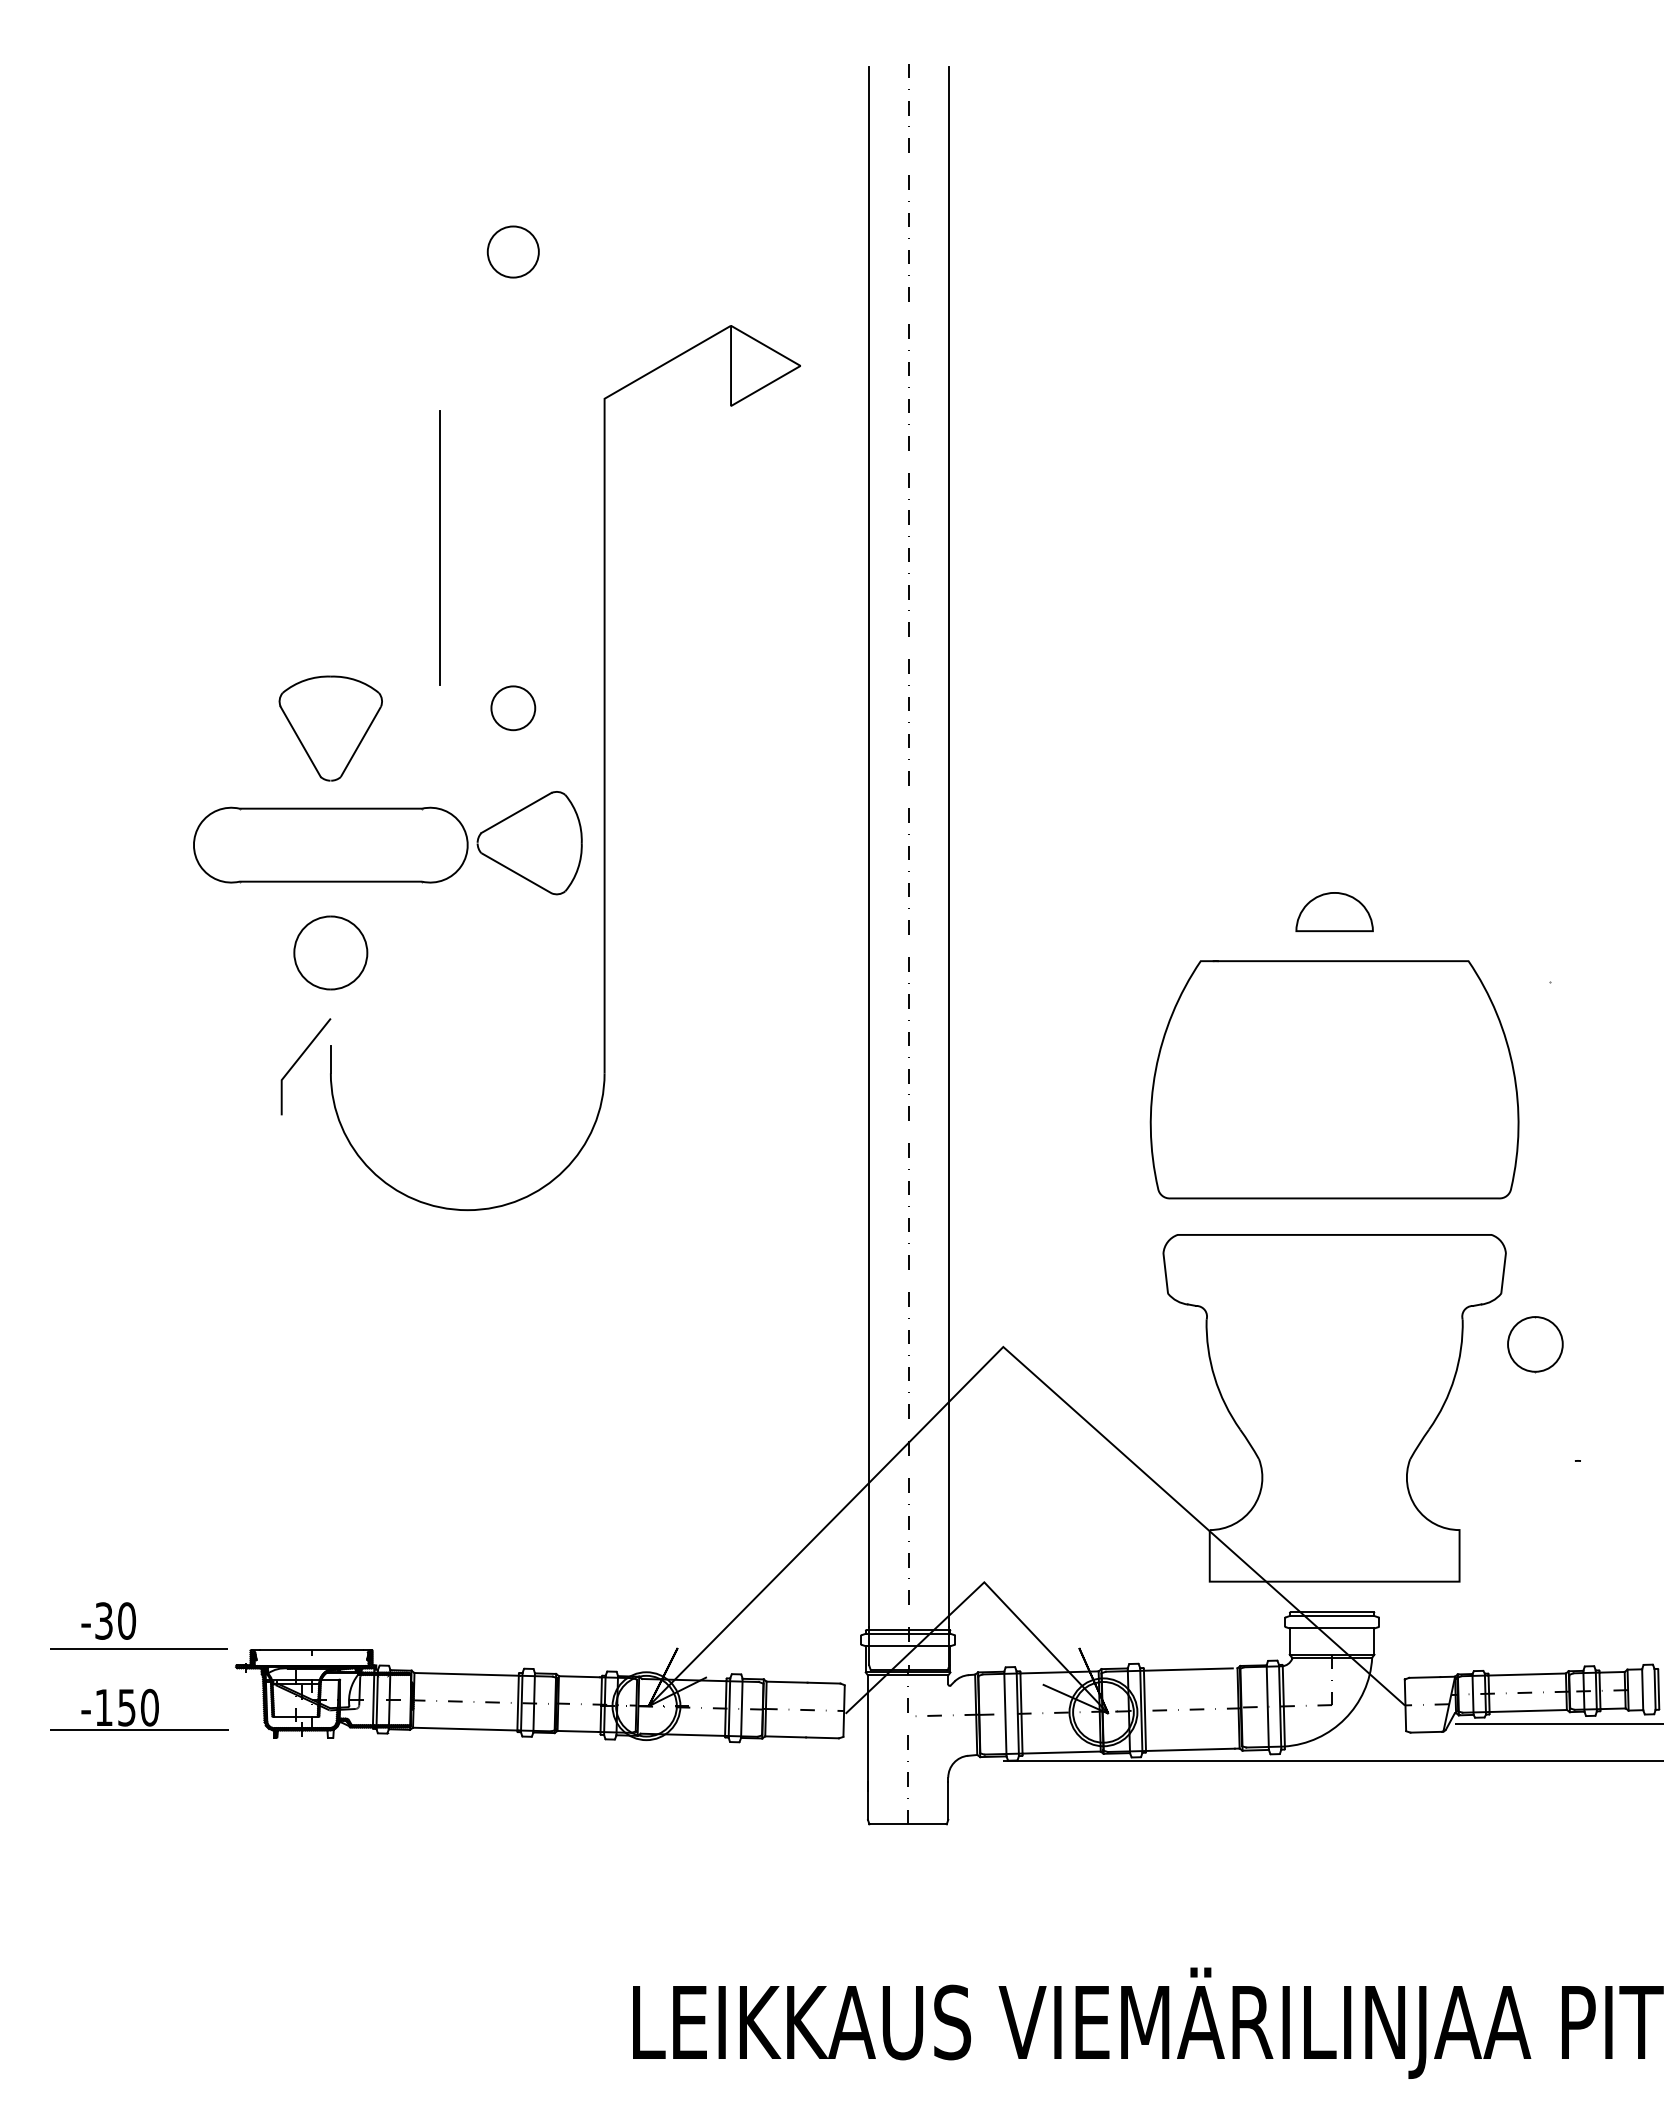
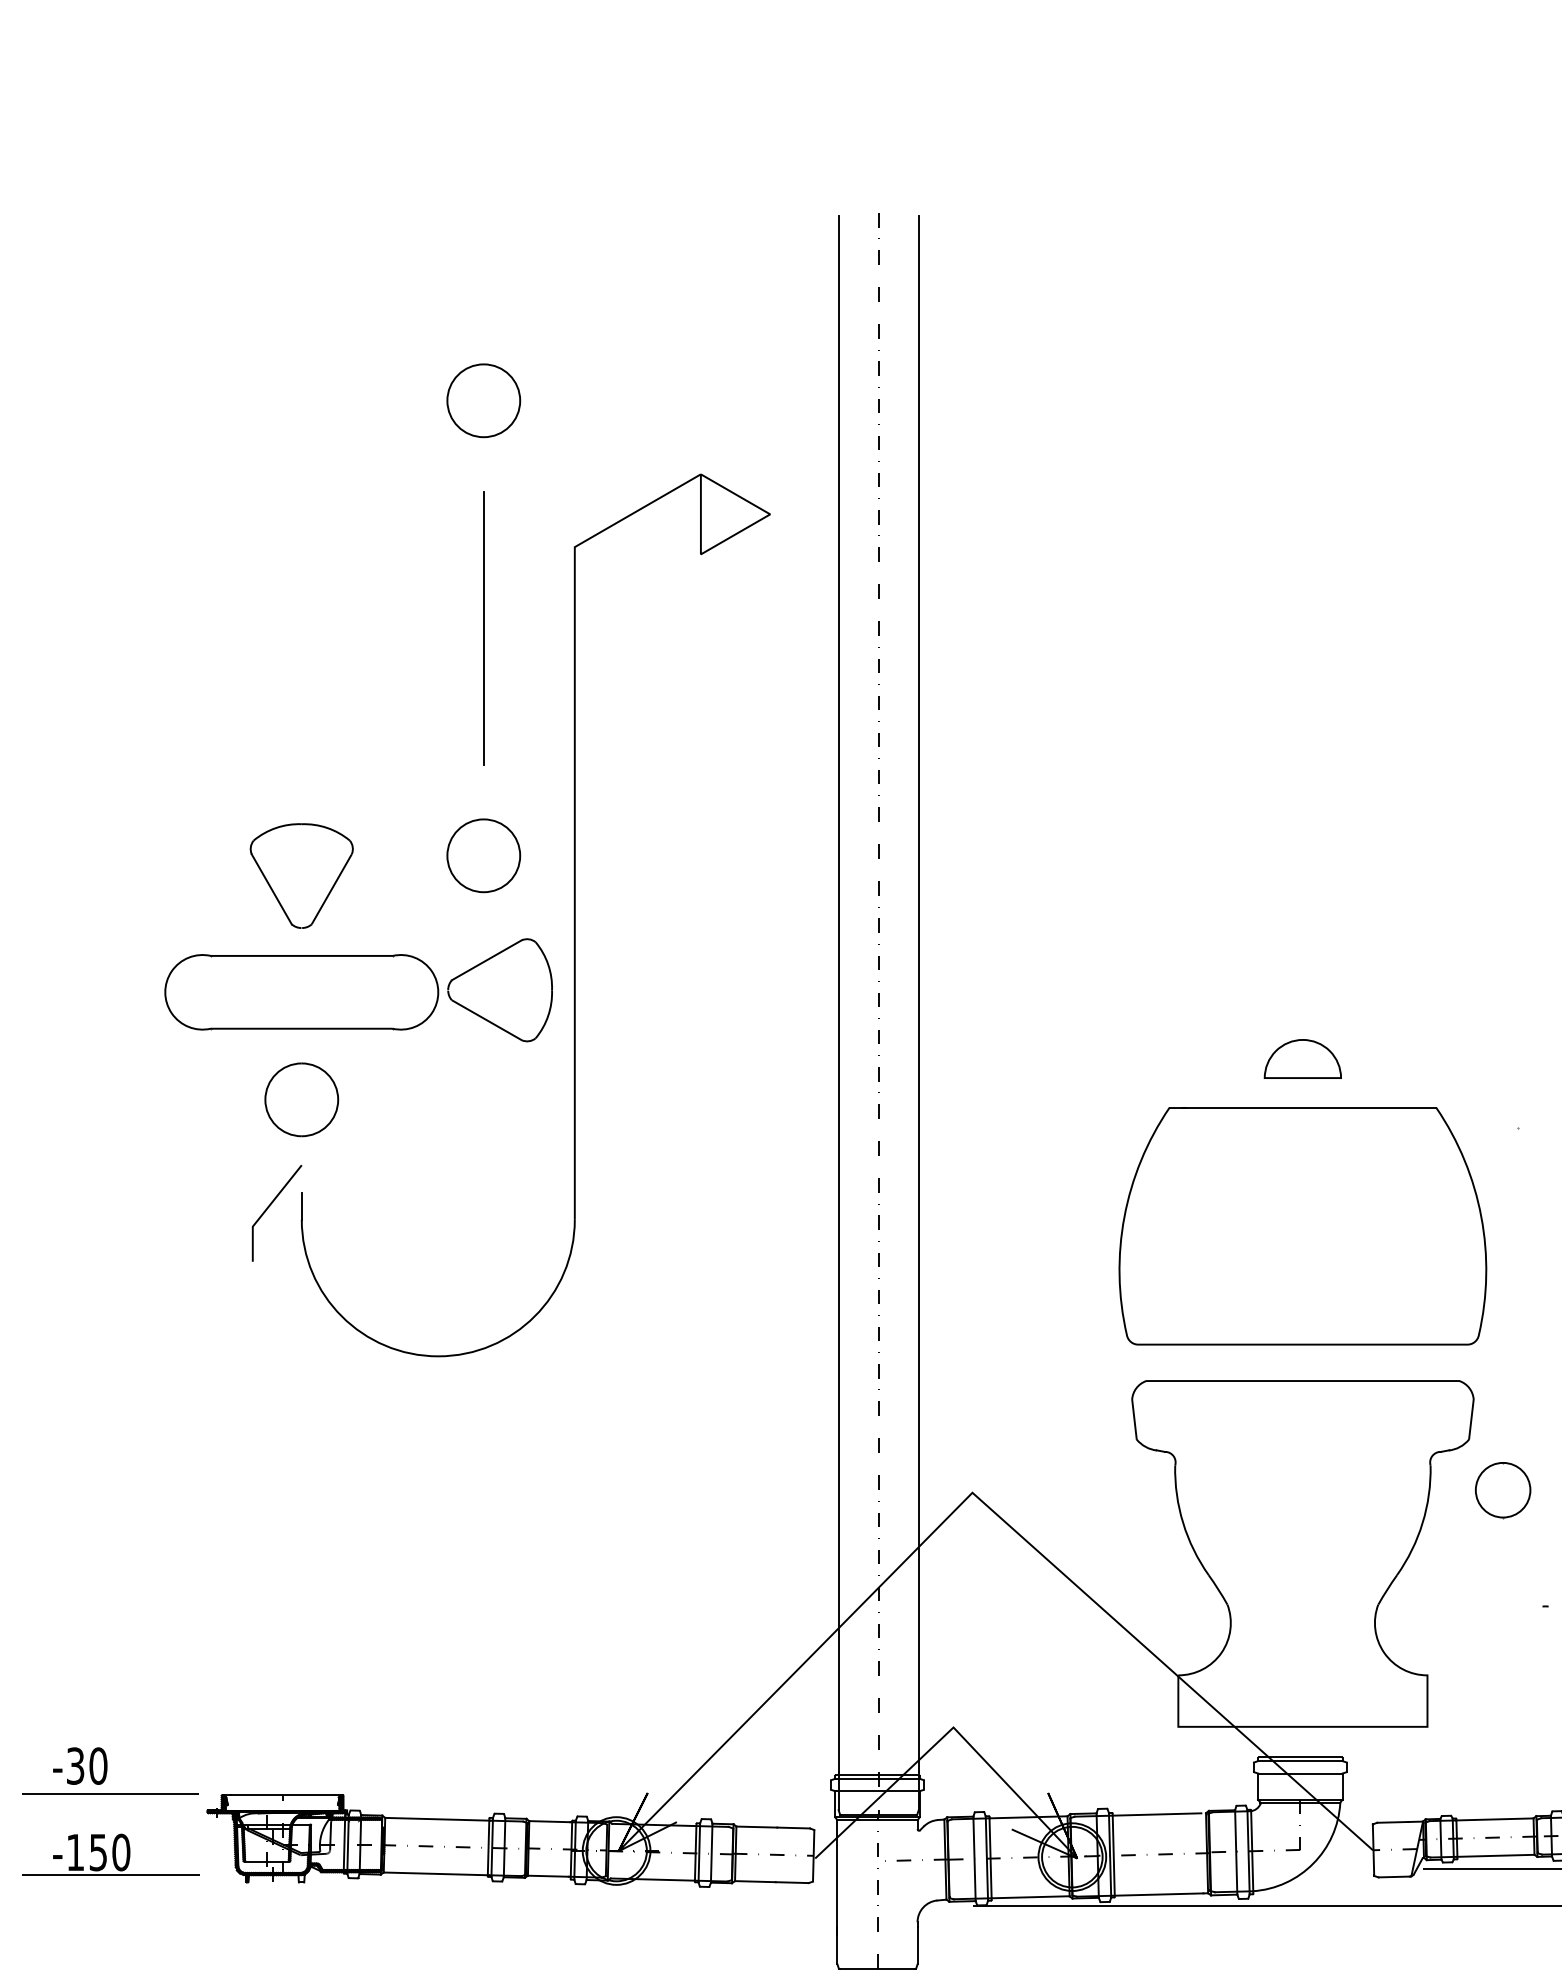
circle: (512, 251) -> (482, 400), size x1.43
line: (439, 547) -> (482, 627), moved
circle: (512, 707) -> (482, 855), size x1.67

